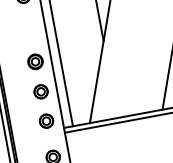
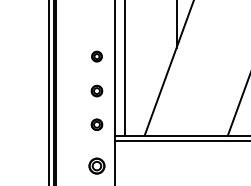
part: (35, 61) -> (96, 56), size x0.6
part: (40, 91) -> (96, 90), size x0.7
part: (46, 121) -> (96, 124), size x0.7

